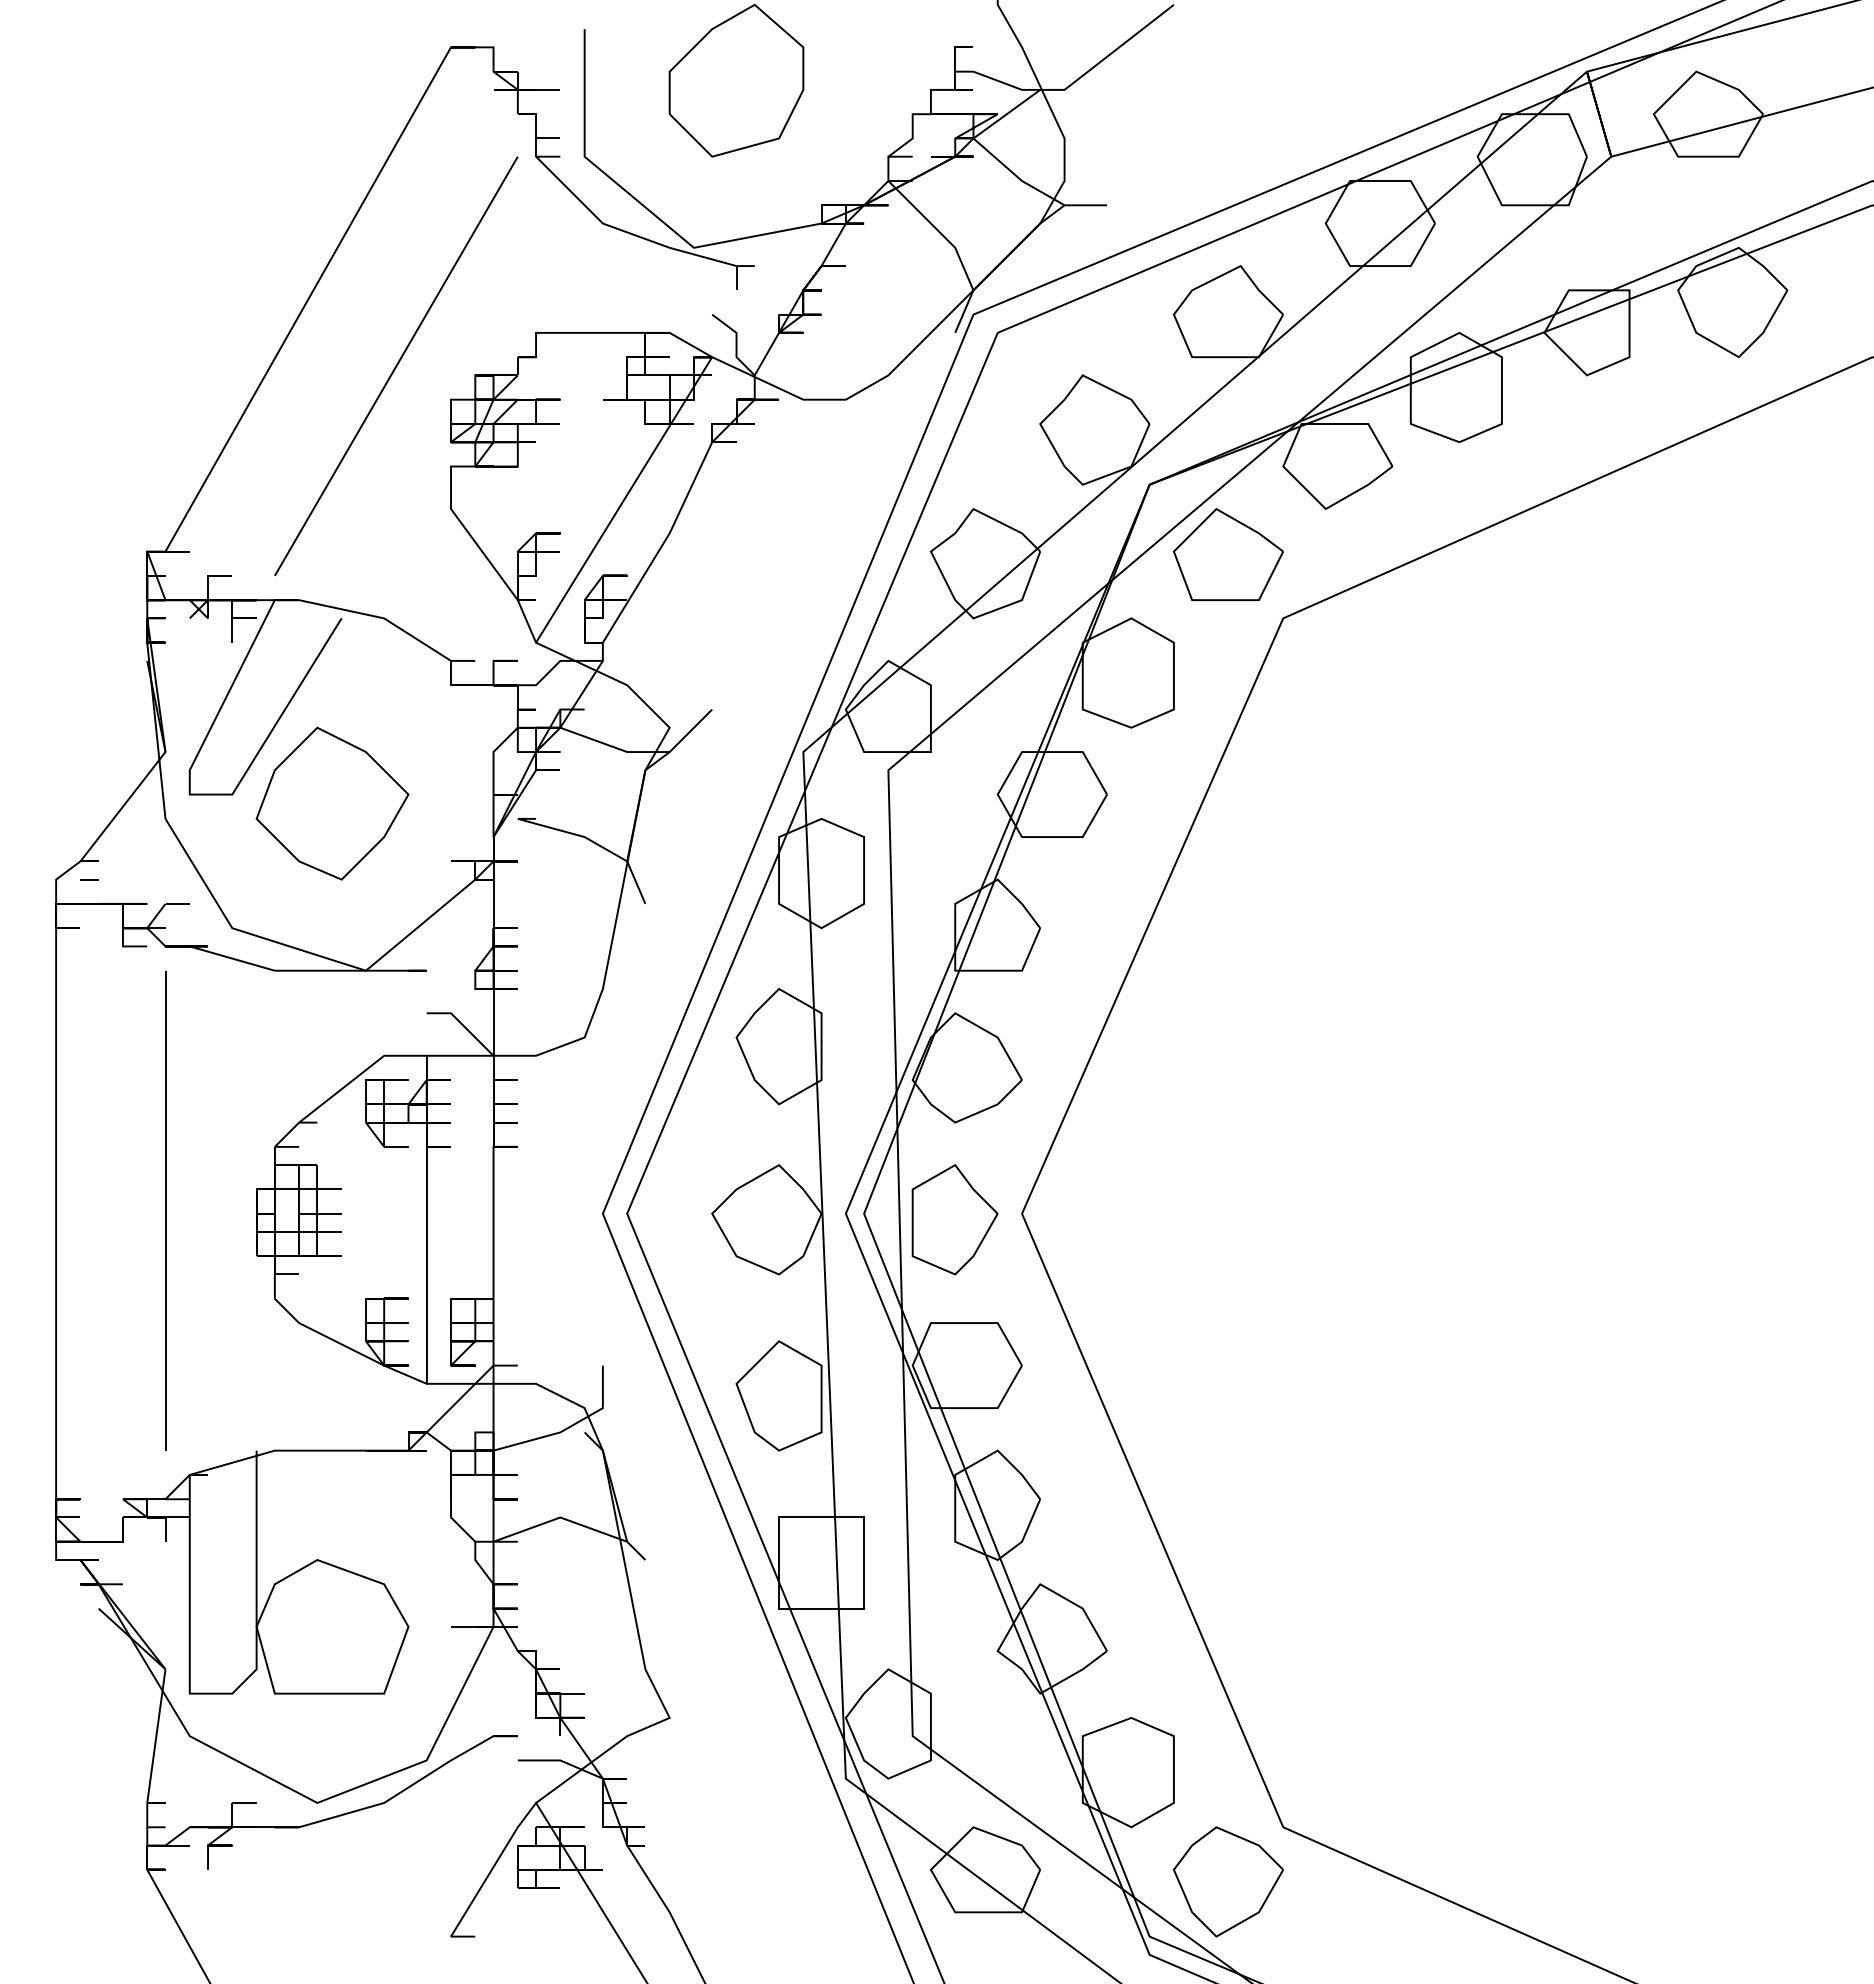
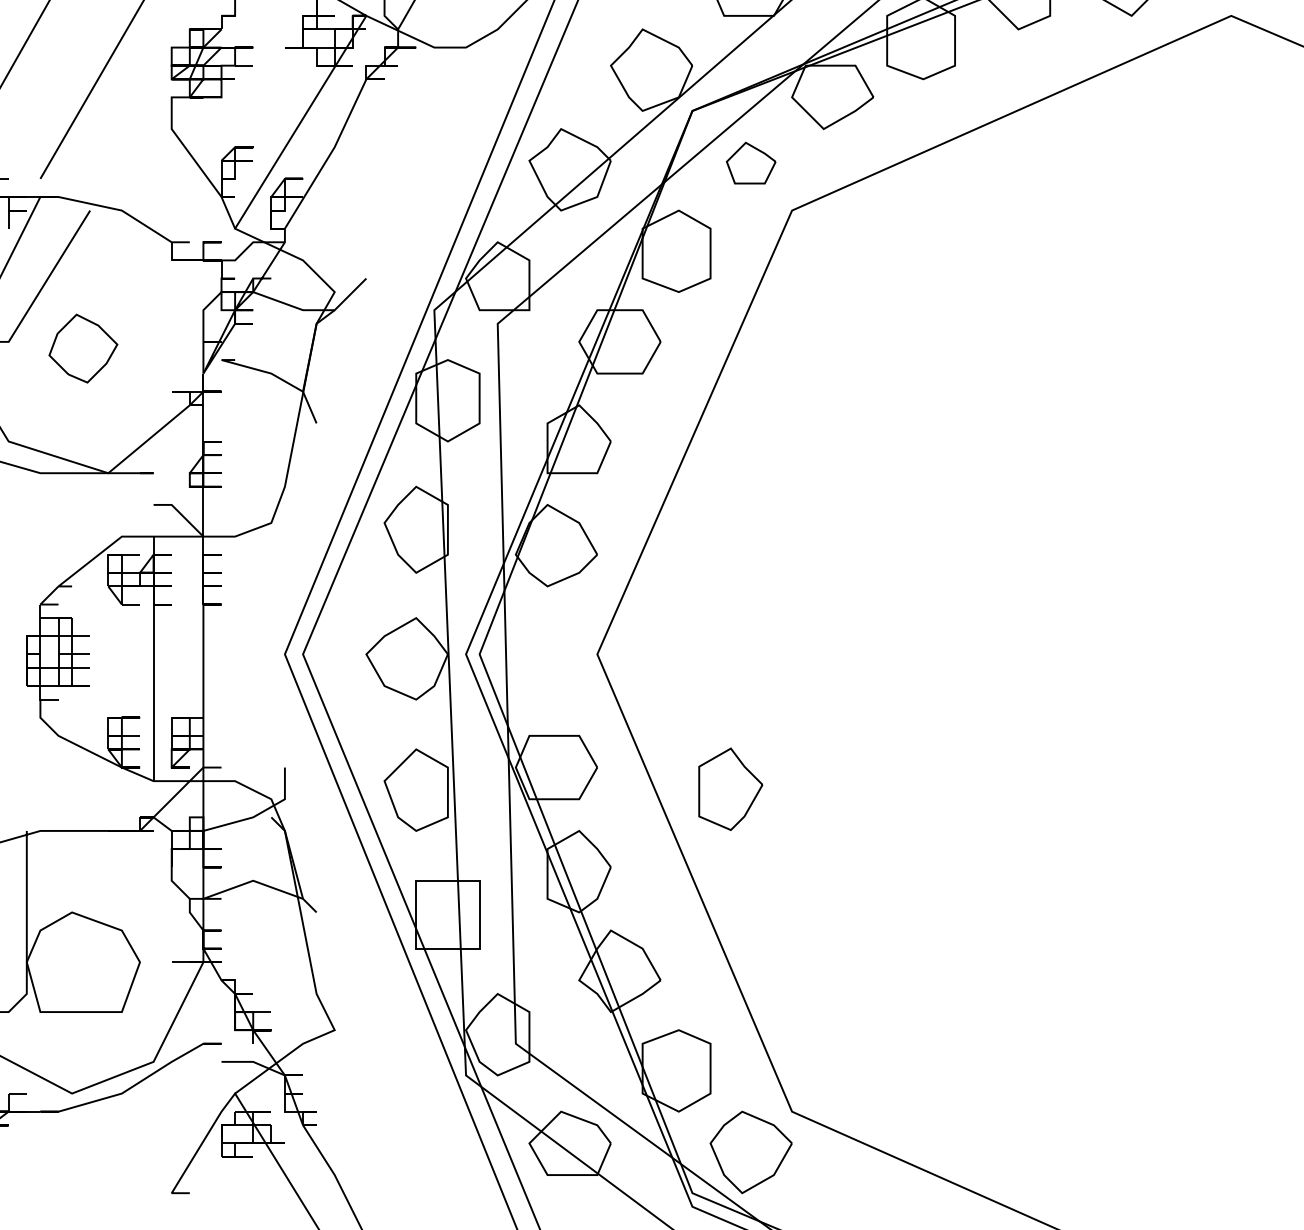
part: (1228, 554) -> (751, 162), size x0.6
part: (332, 803) -> (83, 348), size x0.6
part: (954, 1219) -> (730, 789), moved

